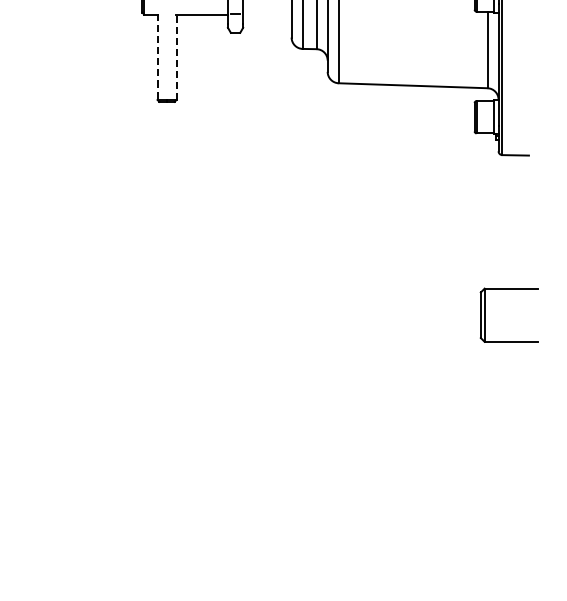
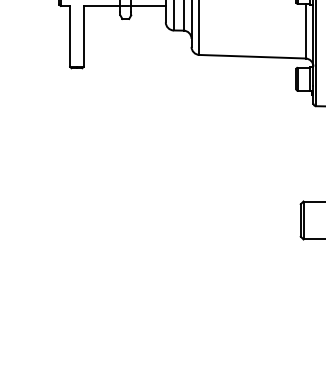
line: (267, 14) -> (148, 5), added
line: (157, 57) -> (70, 36), dashed -> solid
line: (176, 57) -> (83, 36), dashed -> solid

